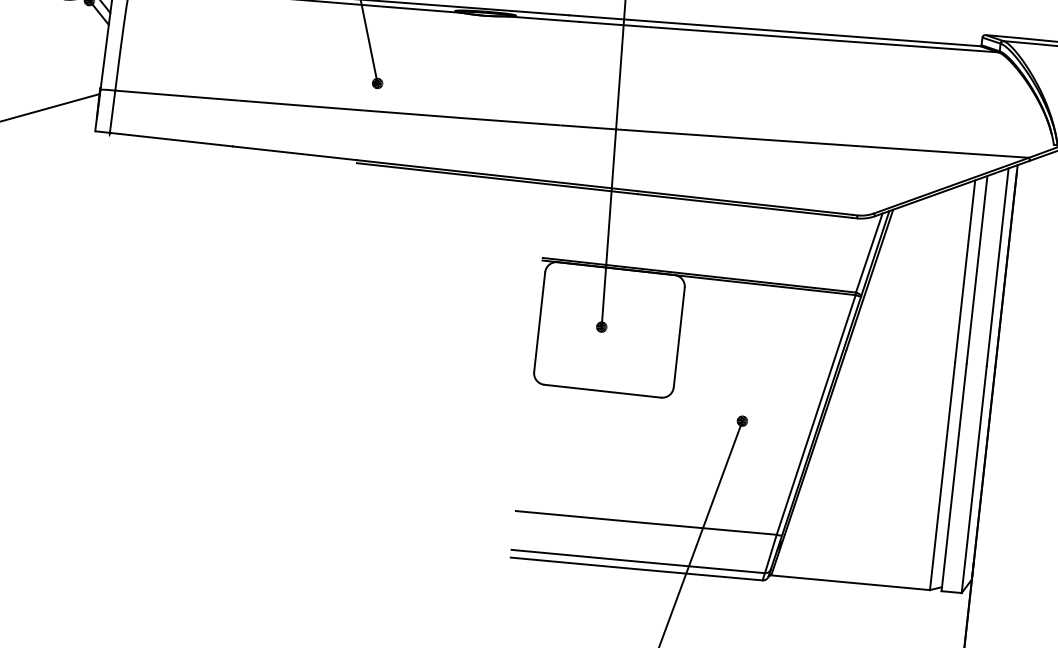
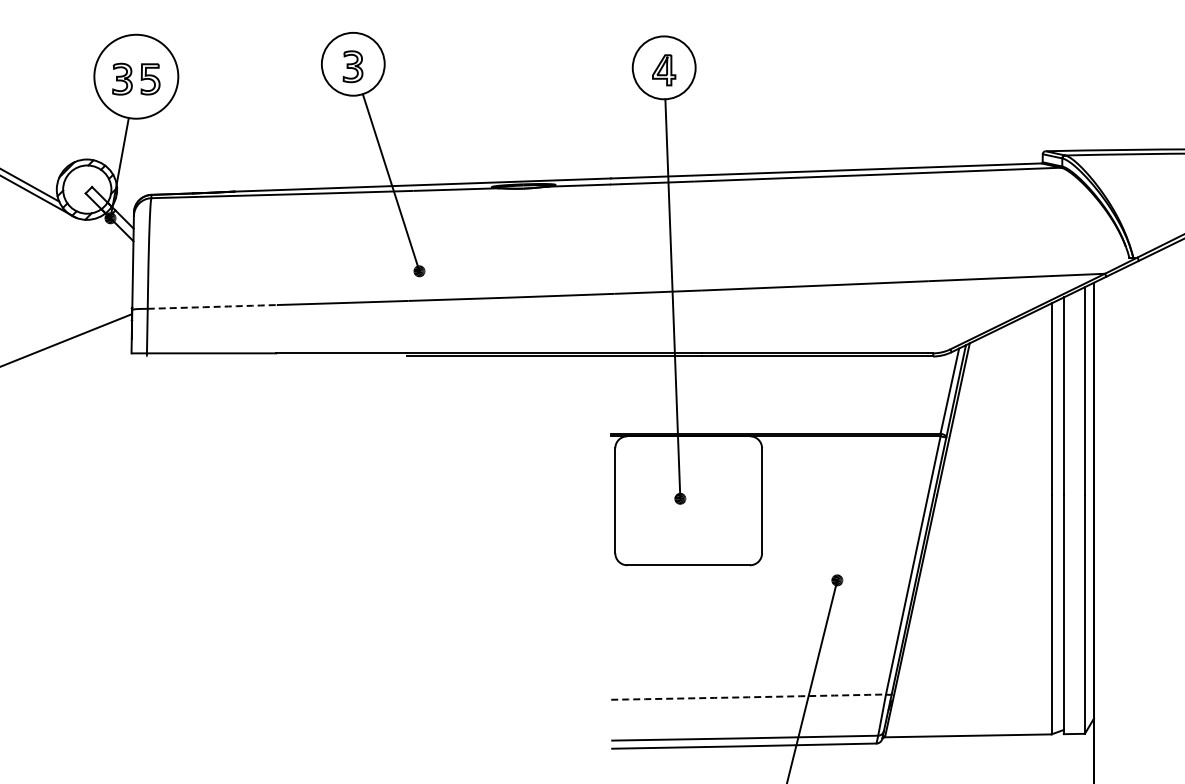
arc: (177, 95) -> (212, 306), solid -> dashed
arc: (645, 523) -> (748, 697), solid -> dashed

